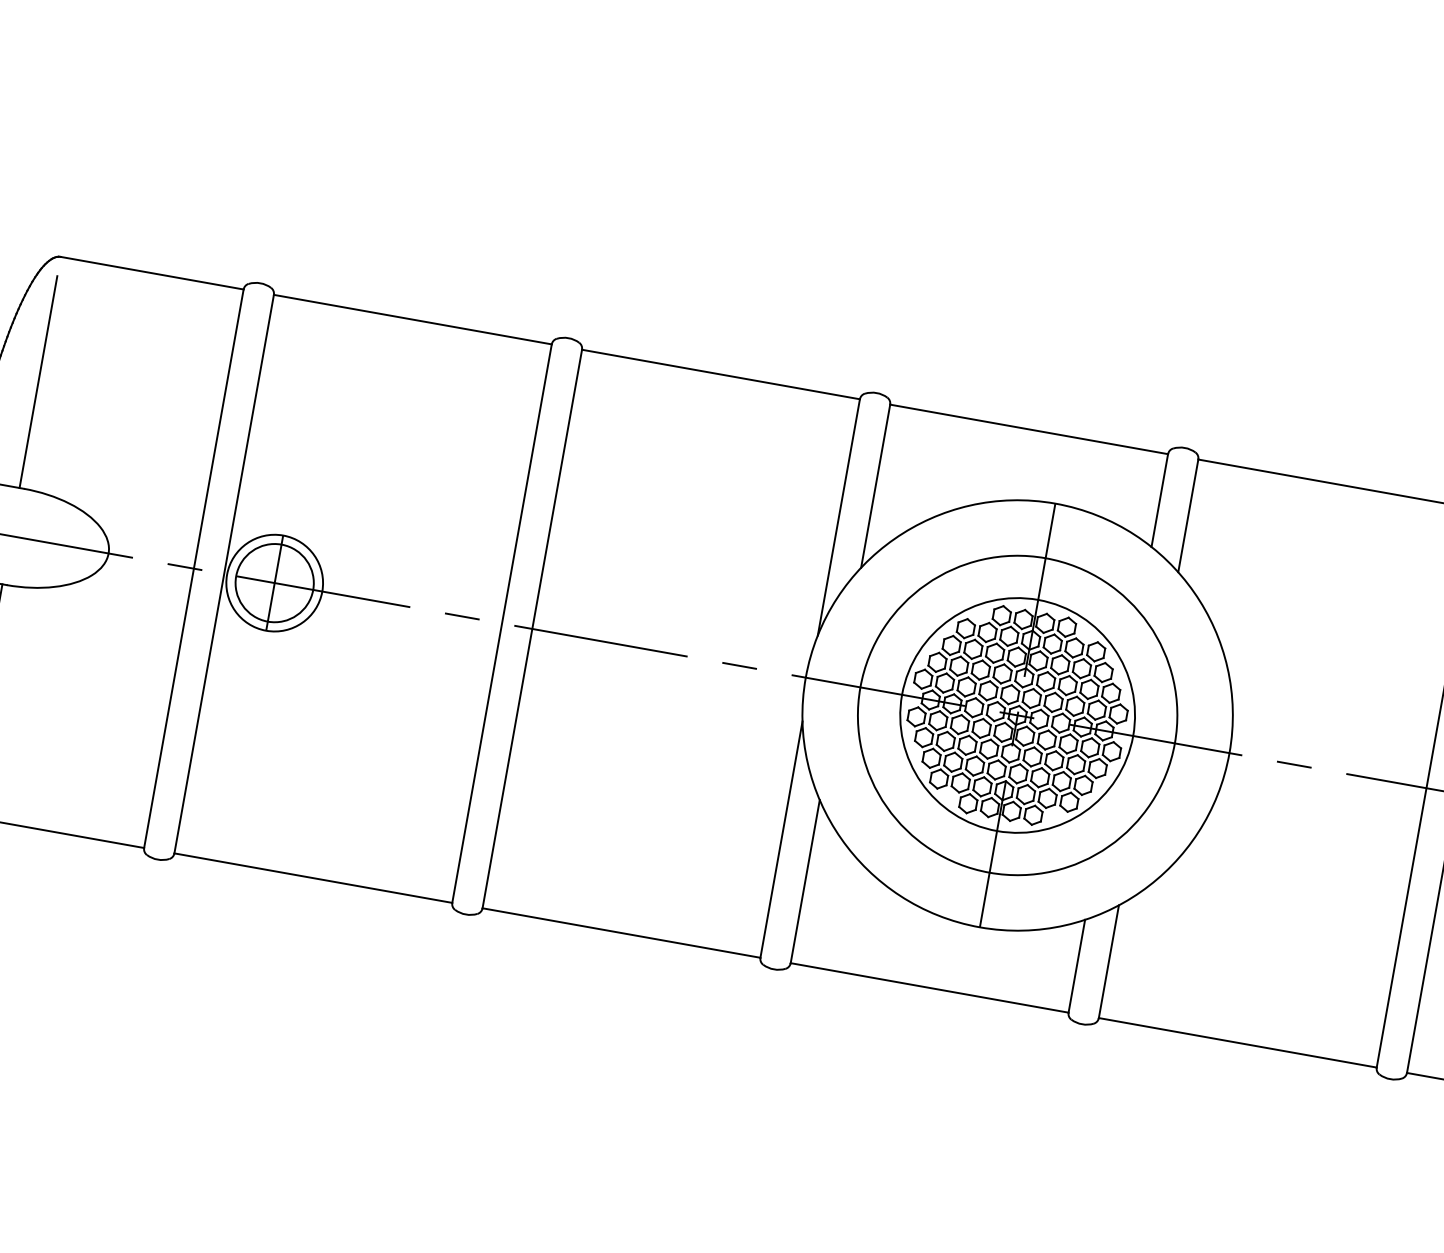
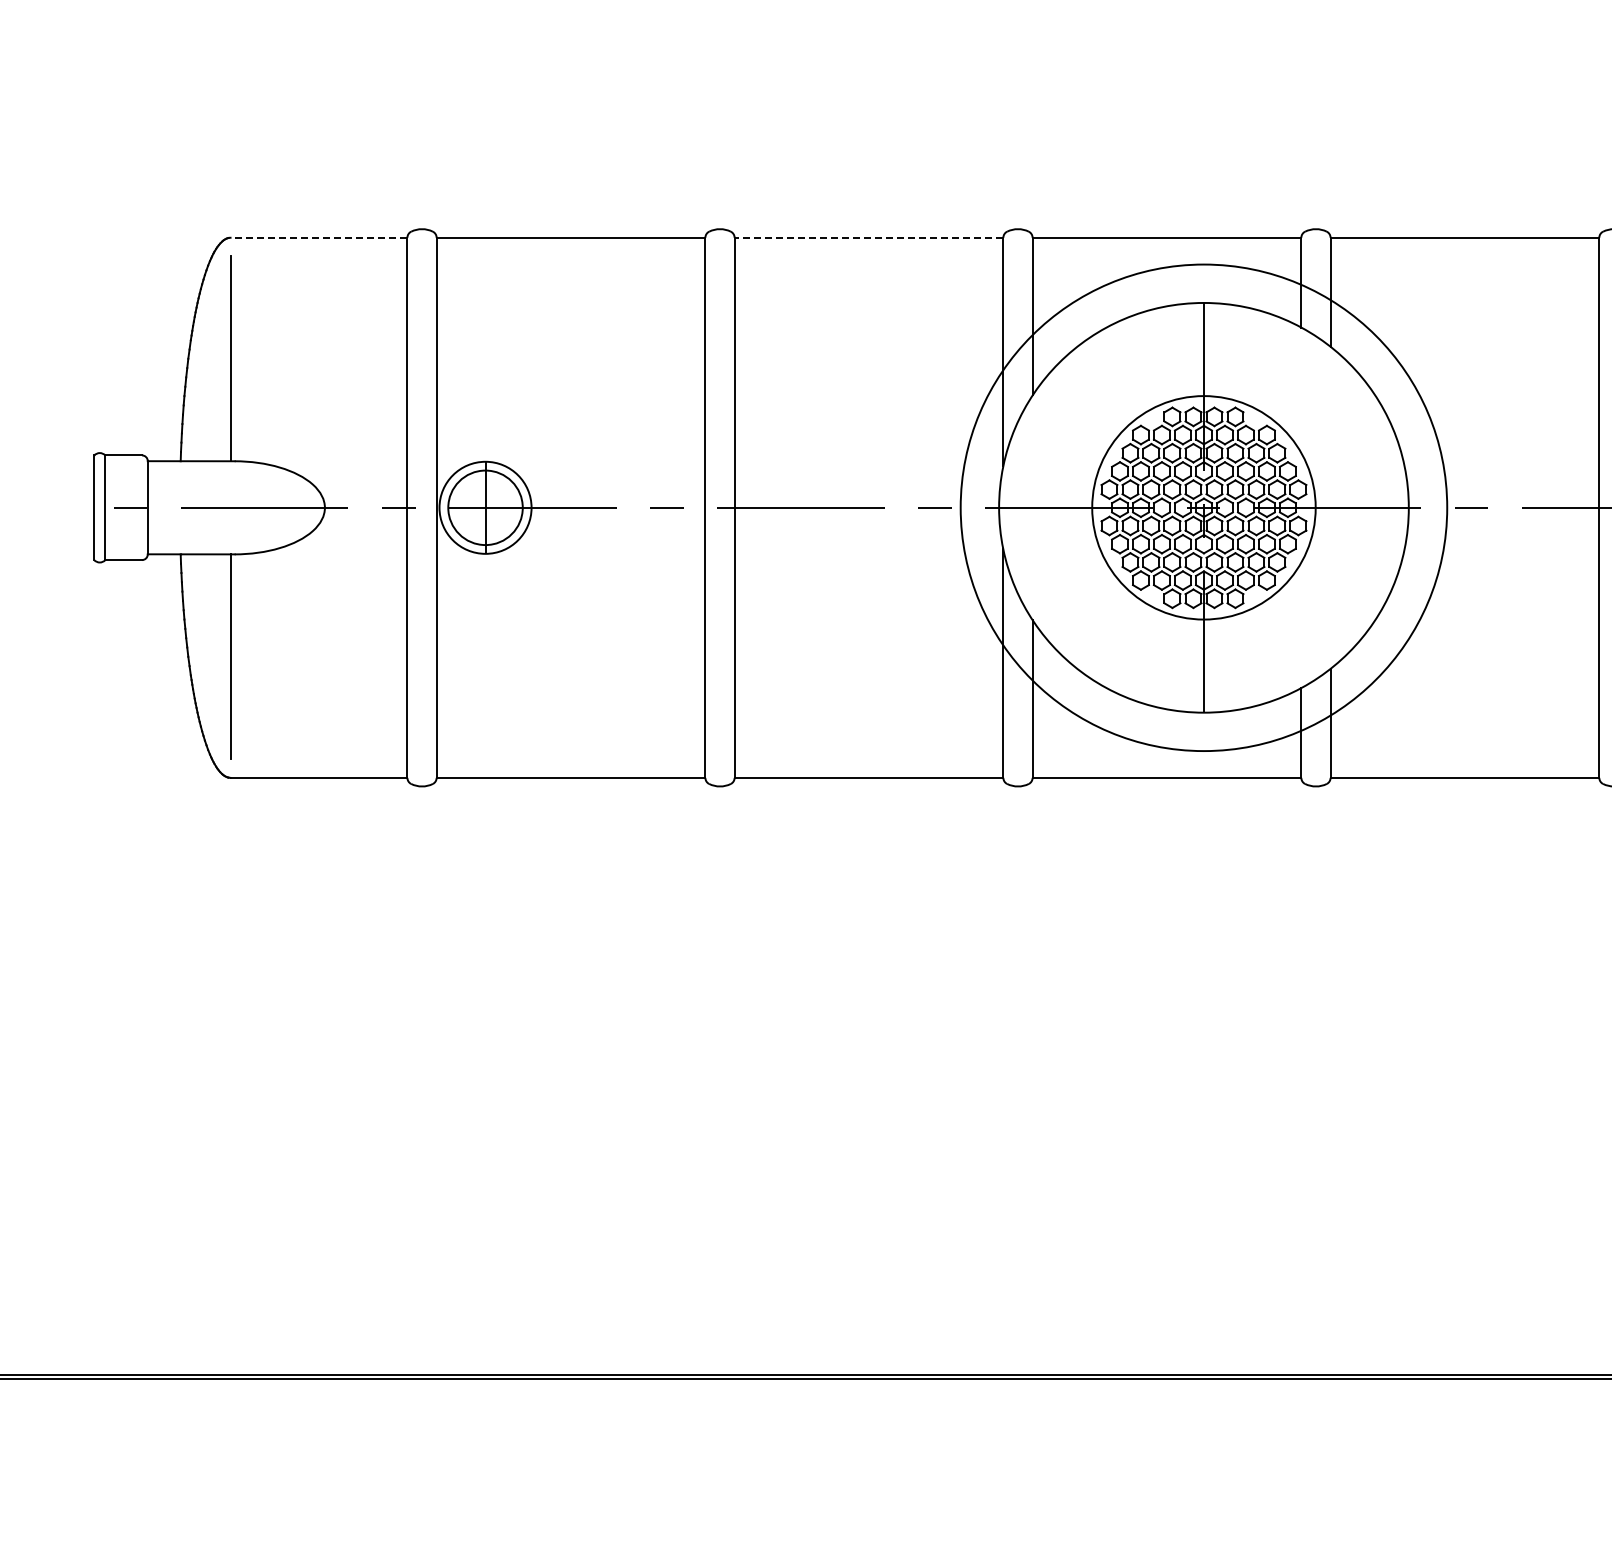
line: (151, 272) -> (318, 237), solid -> dashed
line: (720, 374) -> (868, 237), solid -> dashed
circle: (1017, 715) -> (1203, 507), size x1.6

